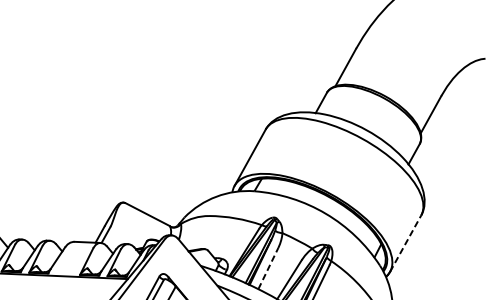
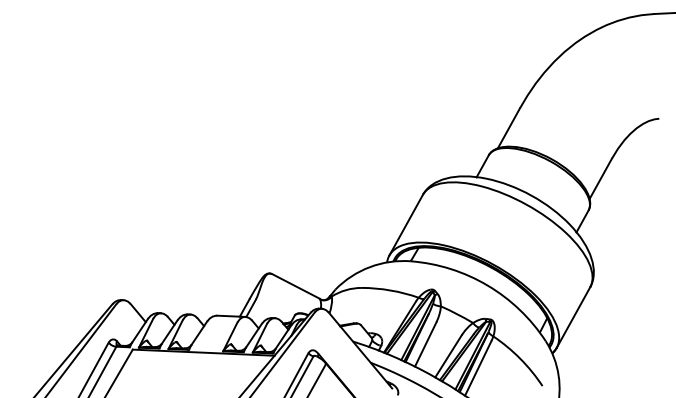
line: (405, 243) -> (573, 317), dashed -> solid
line: (268, 268) -> (425, 344), dashed -> solid

